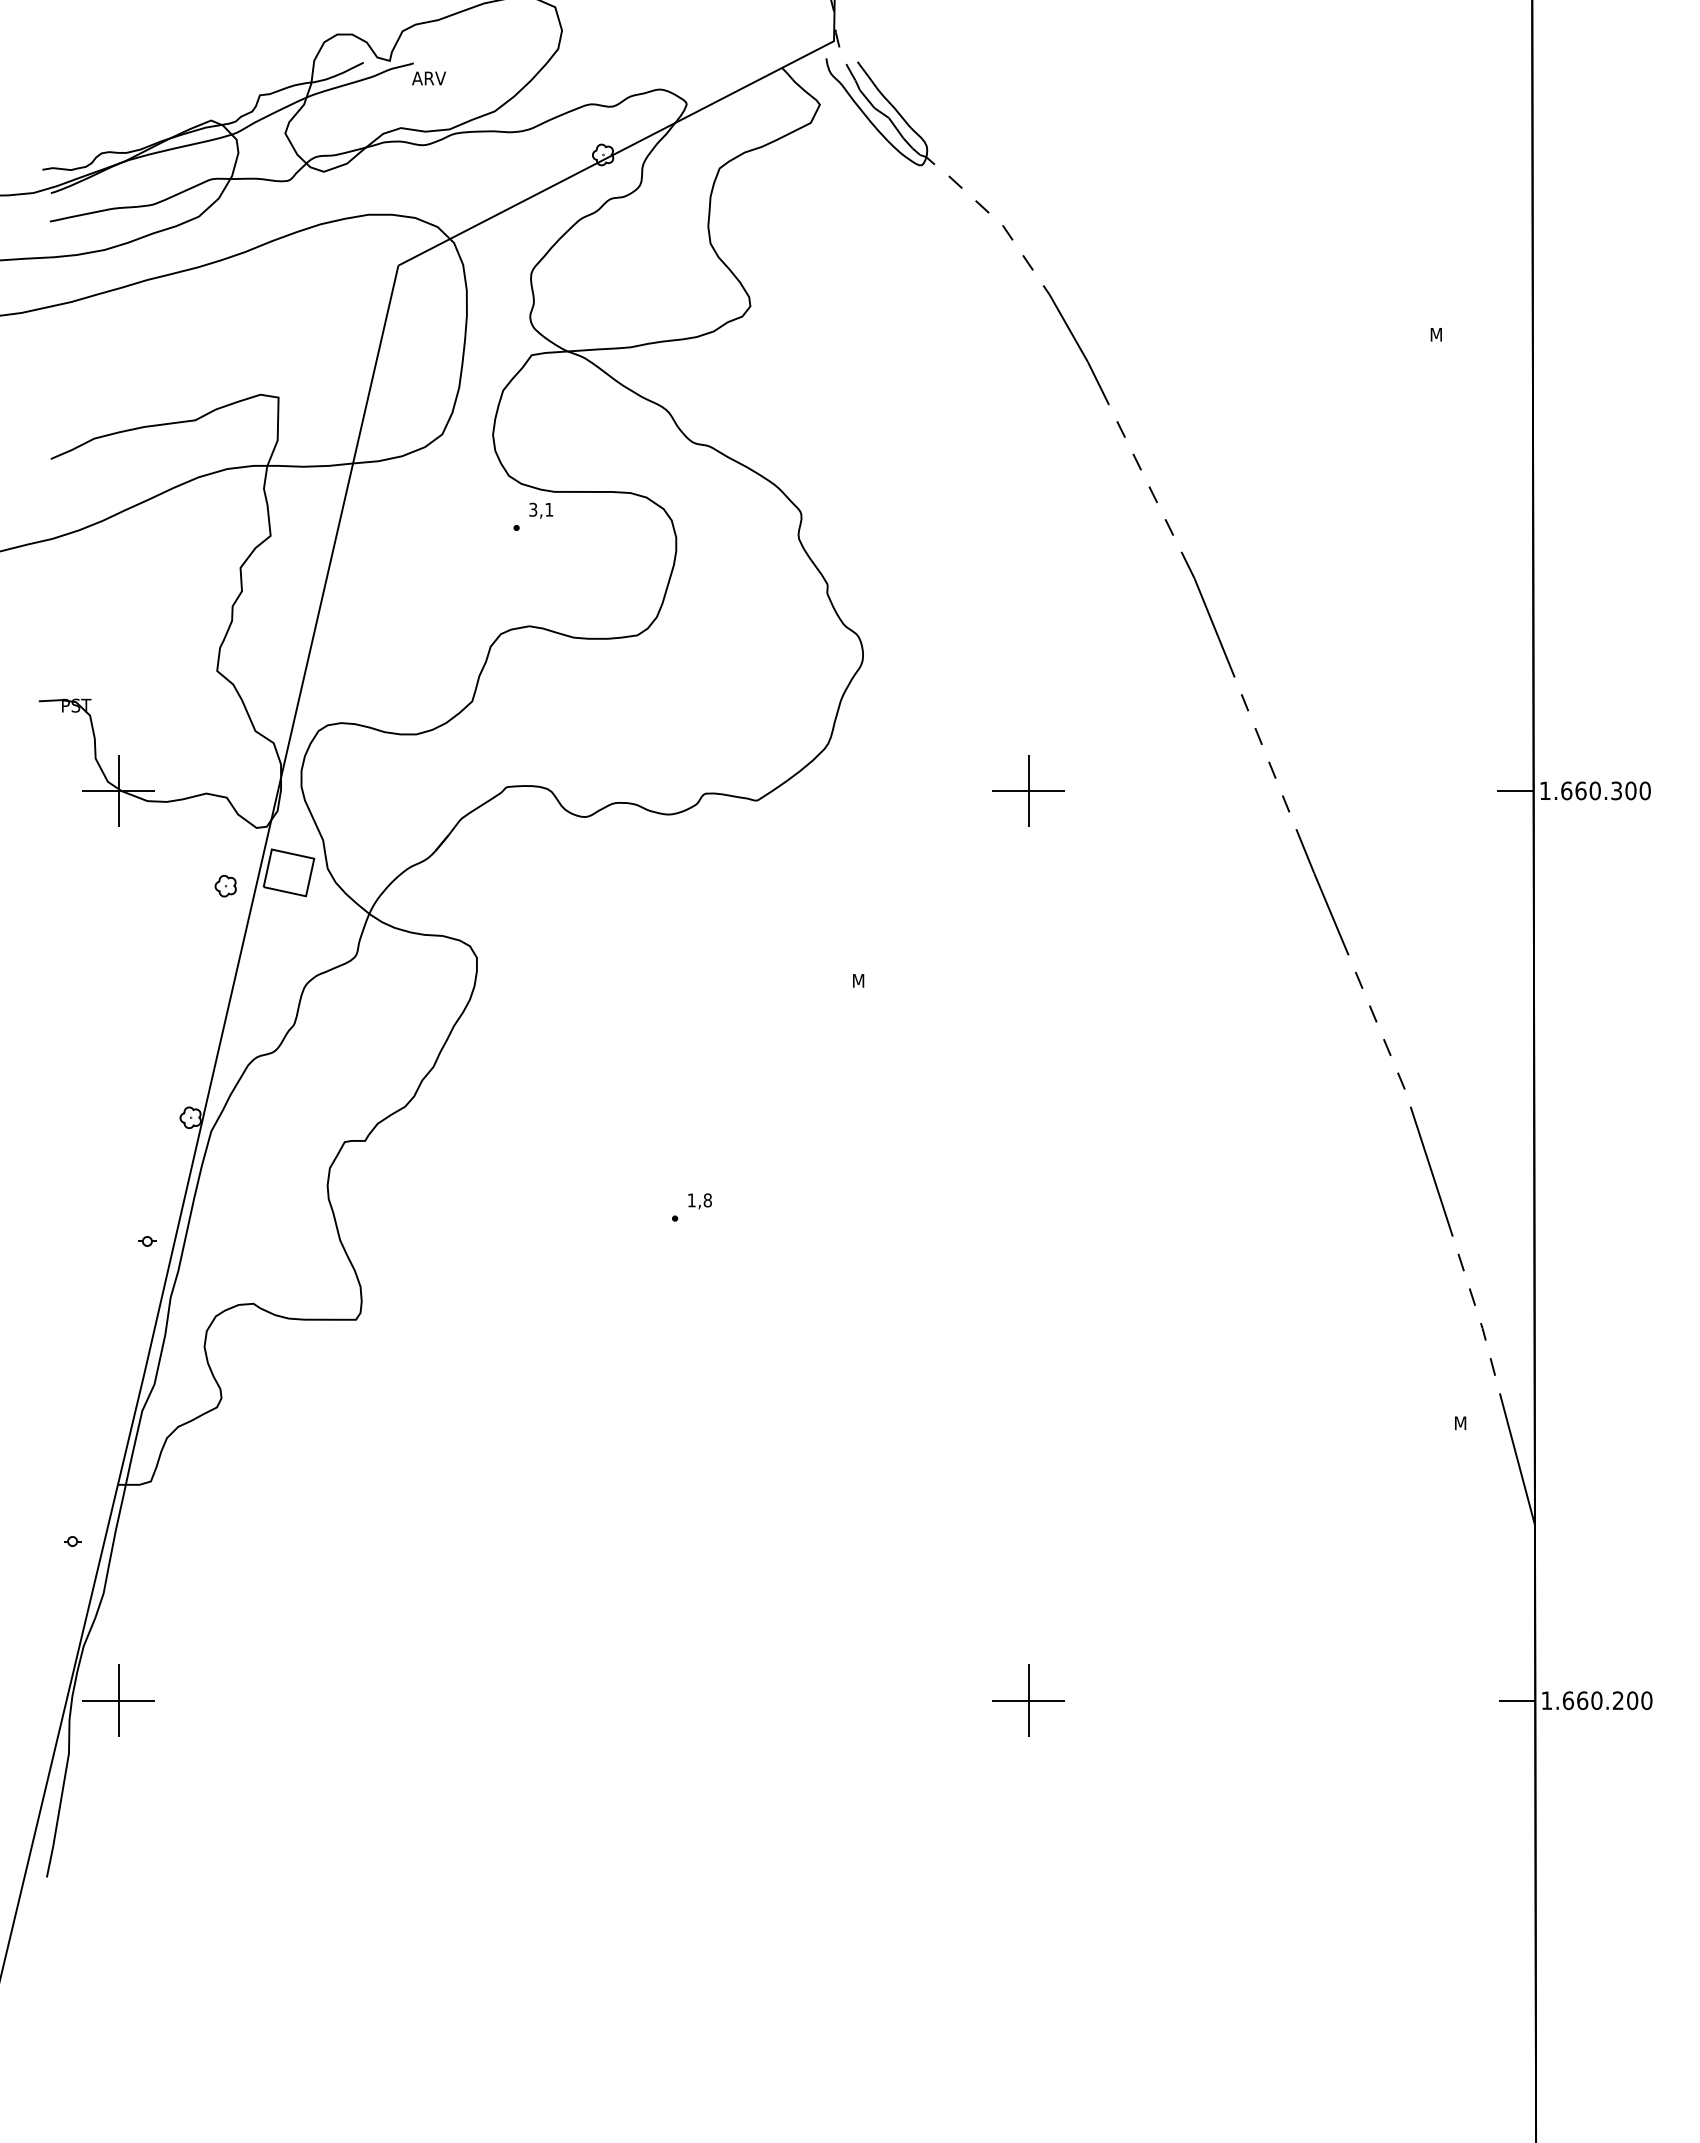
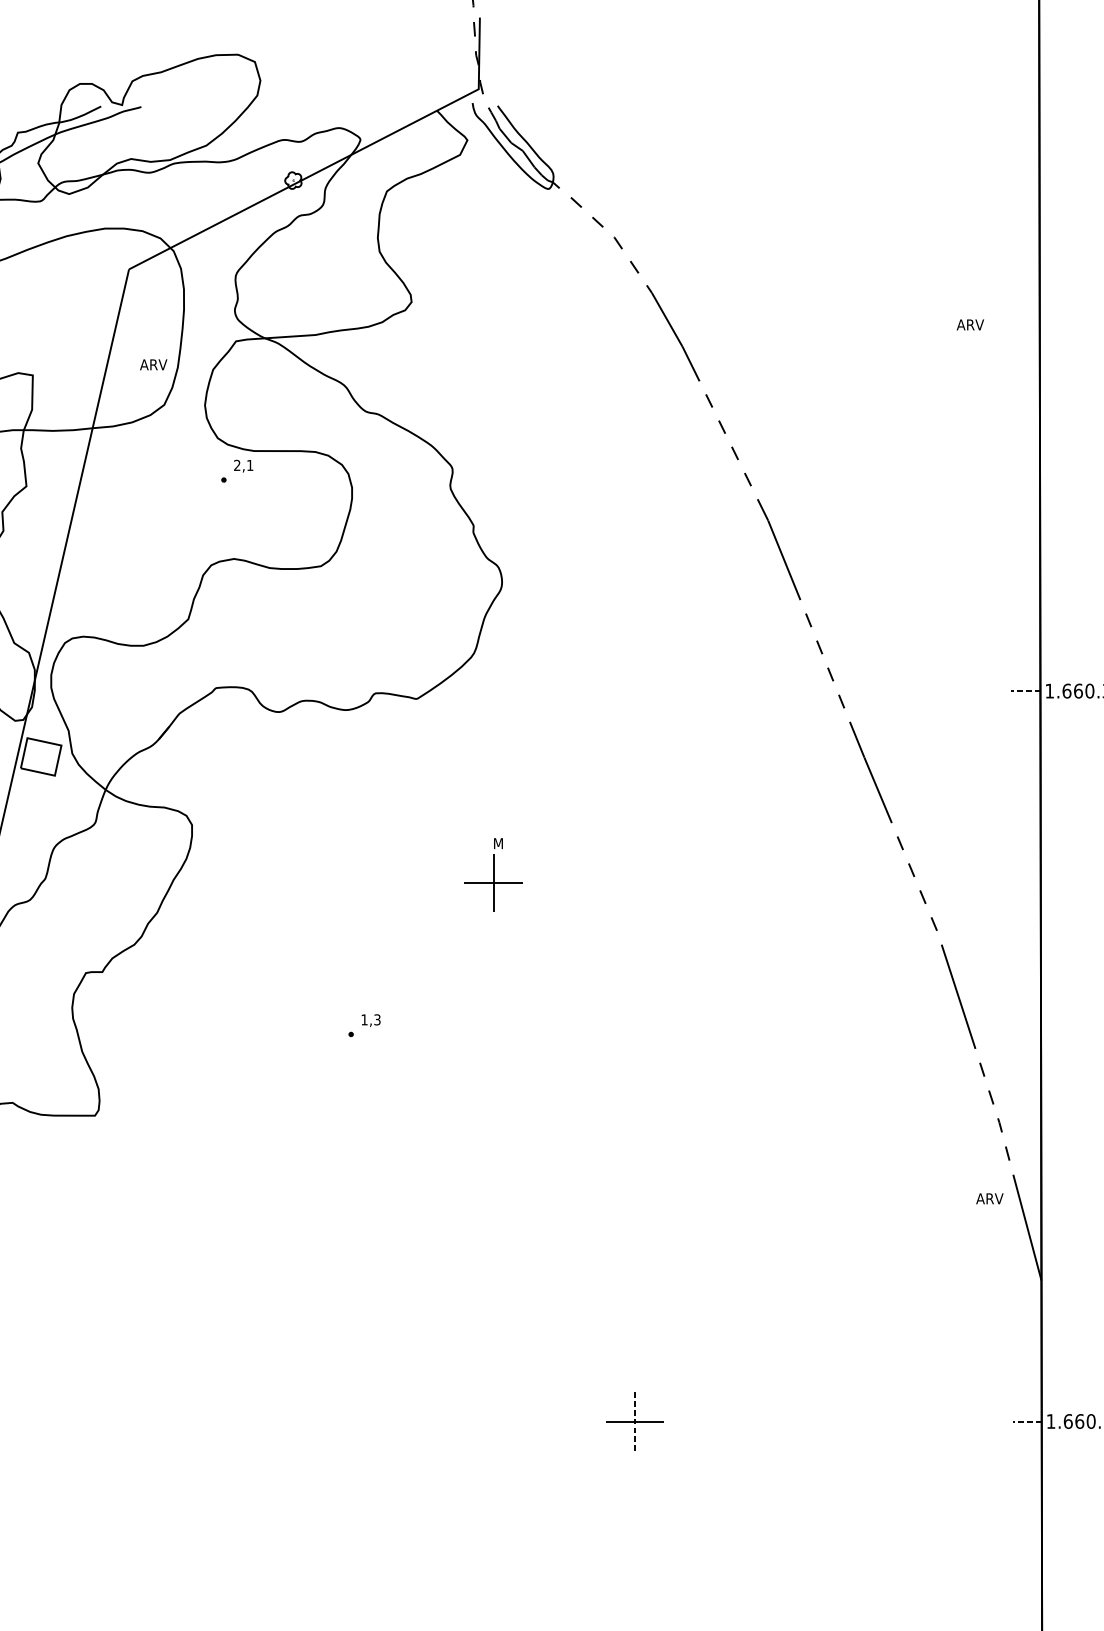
text: (428, 78) -> (153, 364), moved
text: (1446, 334) -> (970, 324), M -> ARV
text: (533, 509) -> (237, 465), 3,1 -> 2,1
part: (1028, 790) -> (493, 882), moved
line: (1514, 790) -> (1025, 690), solid -> dashed
text: (707, 1200) -> (377, 1019), 1,8 -> 1,3
text: (1470, 1423) -> (989, 1198), M -> ARV
line: (1516, 1700) -> (1026, 1421), solid -> dashed
line: (1028, 1701) -> (634, 1422), solid -> dashed

